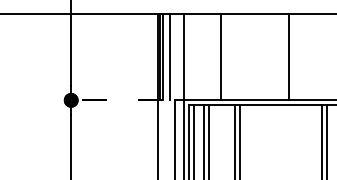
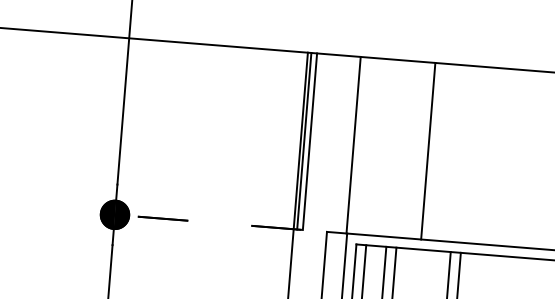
line: (170, 57) -> (325, 143), removed

